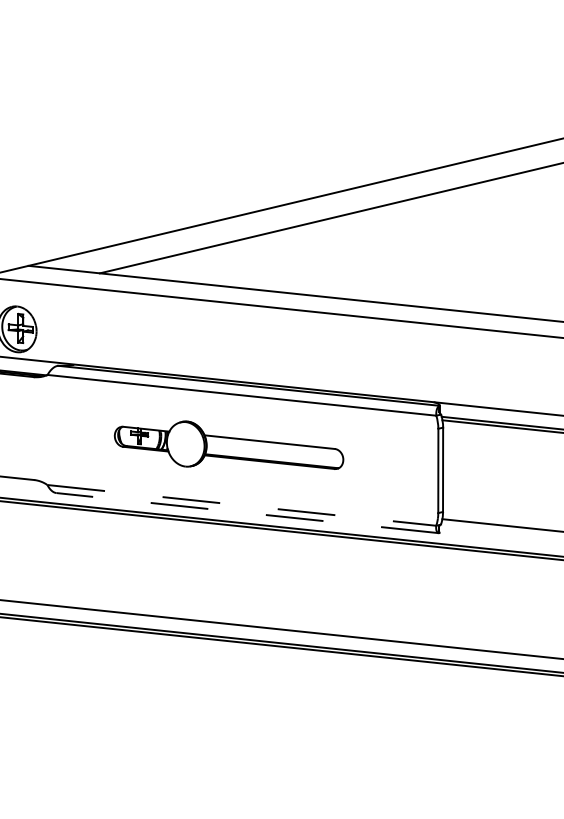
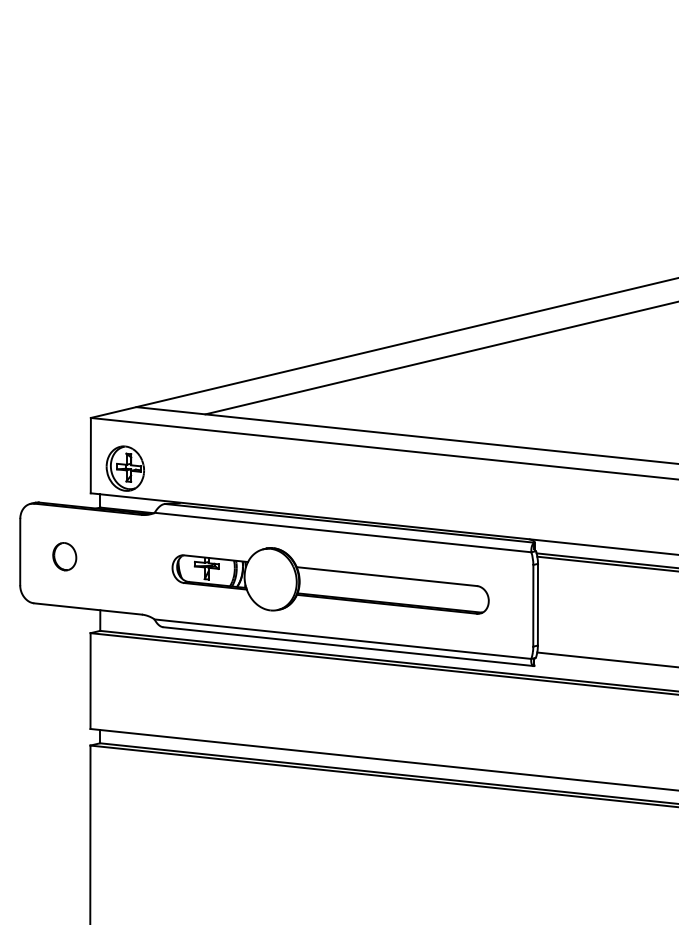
part: (228, 444) -> (330, 580), size x1.43
line: (242, 505) -> (343, 639), dashed -> solid
line: (247, 512) -> (348, 646), dashed -> solid

